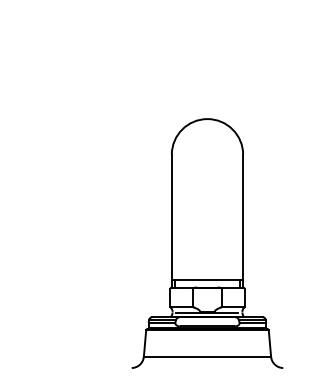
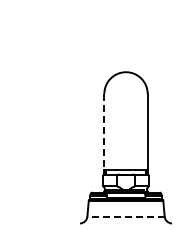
line: (172, 218) -> (104, 132), solid -> dashed
line: (208, 356) -> (126, 216), solid -> dashed

